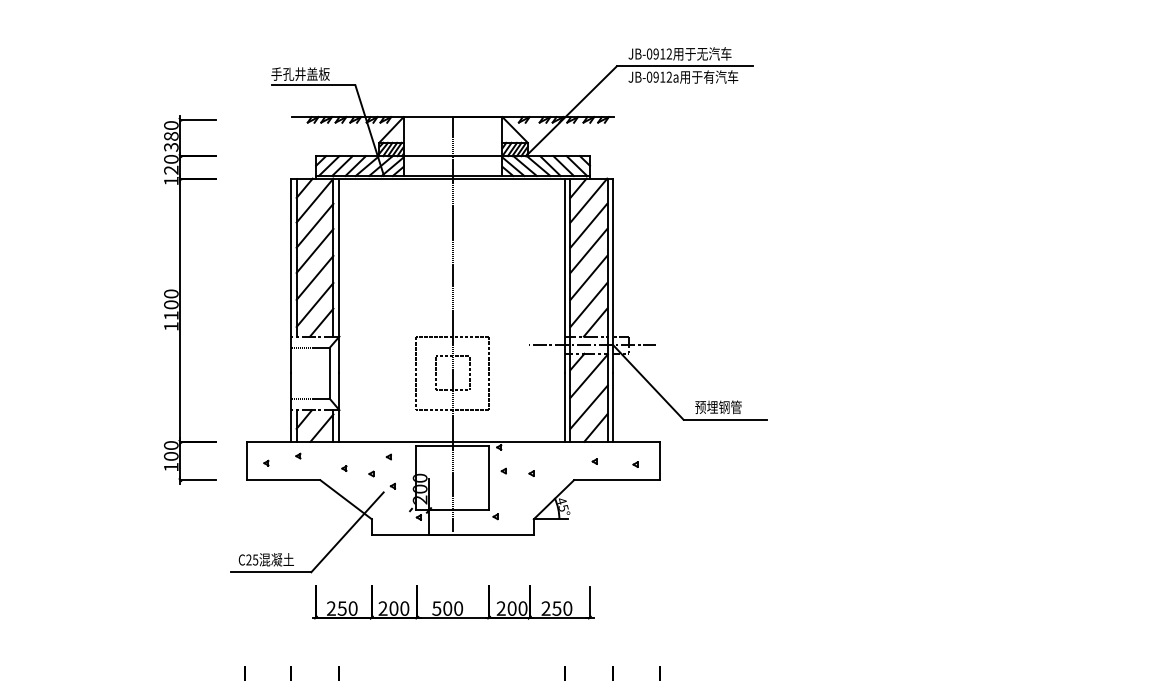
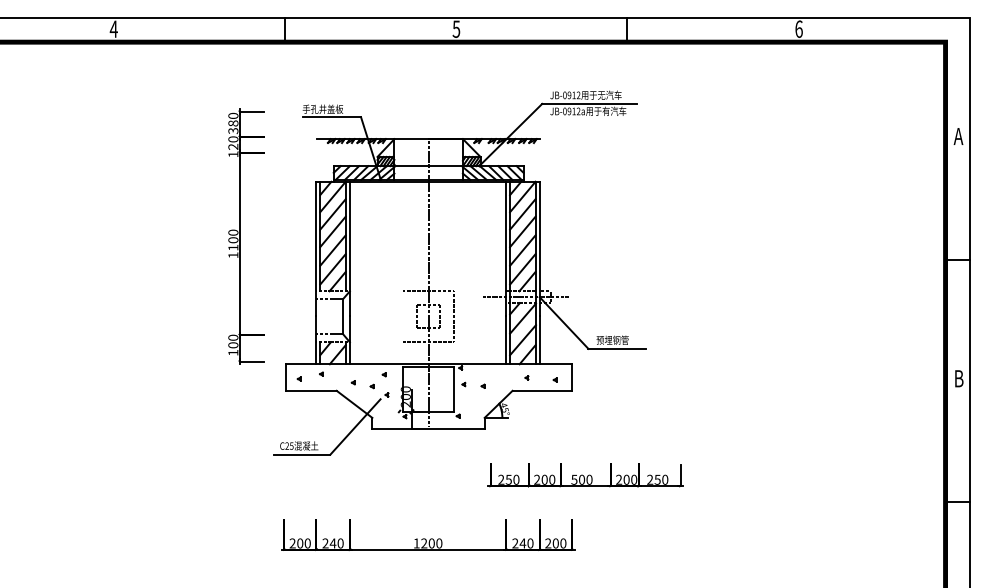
part: (190, 299) -> (246, 236), moved
line: (416, 372) -> (403, 316), removed
part: (452, 602) -> (585, 475), moved

